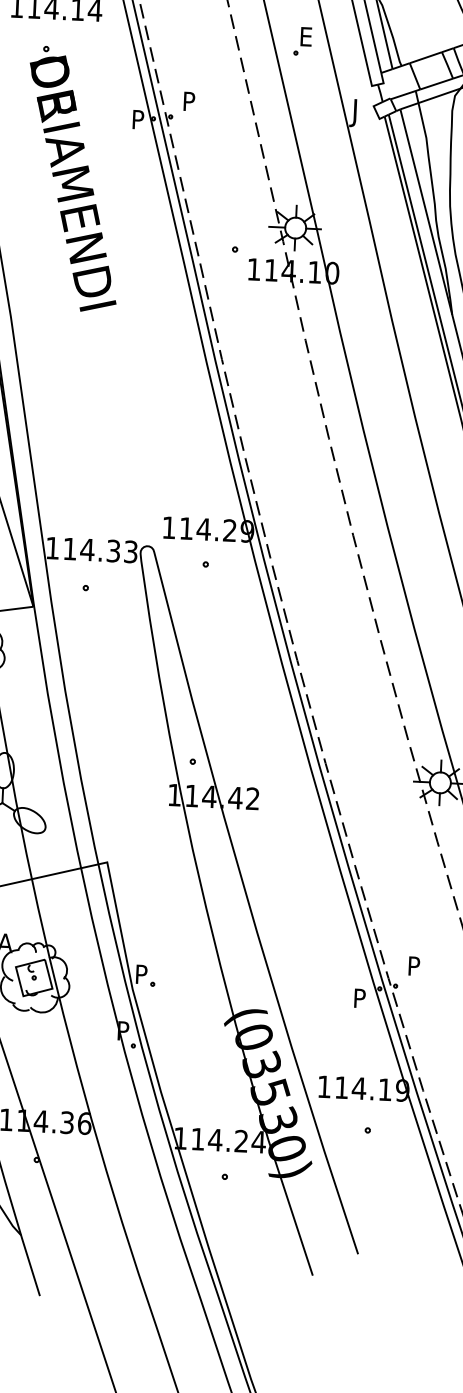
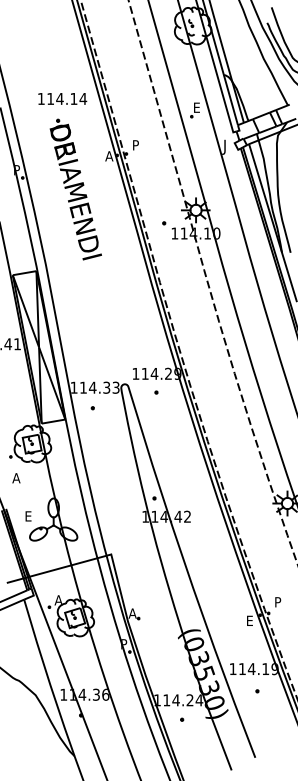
text: (138, 120) -> (109, 156), P -> A
text: (141, 974) -> (132, 613), P -> A
text: (361, 997) -> (250, 620), P -> E

